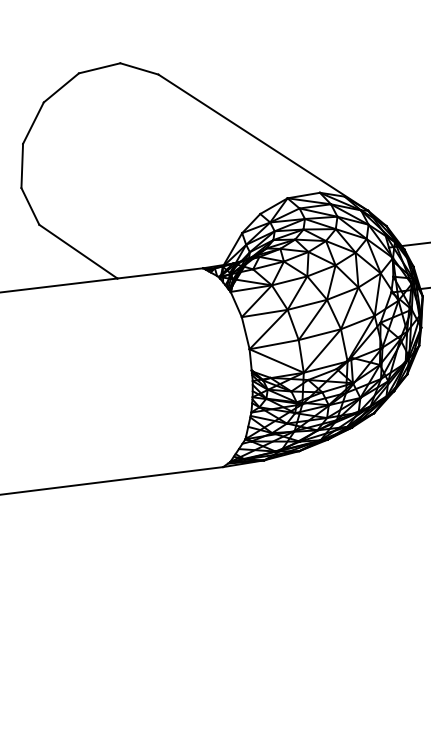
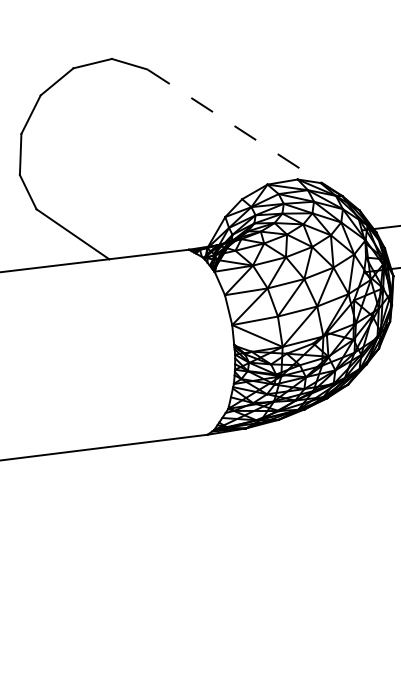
line: (262, 142) -> (244, 132), solid -> dashed

